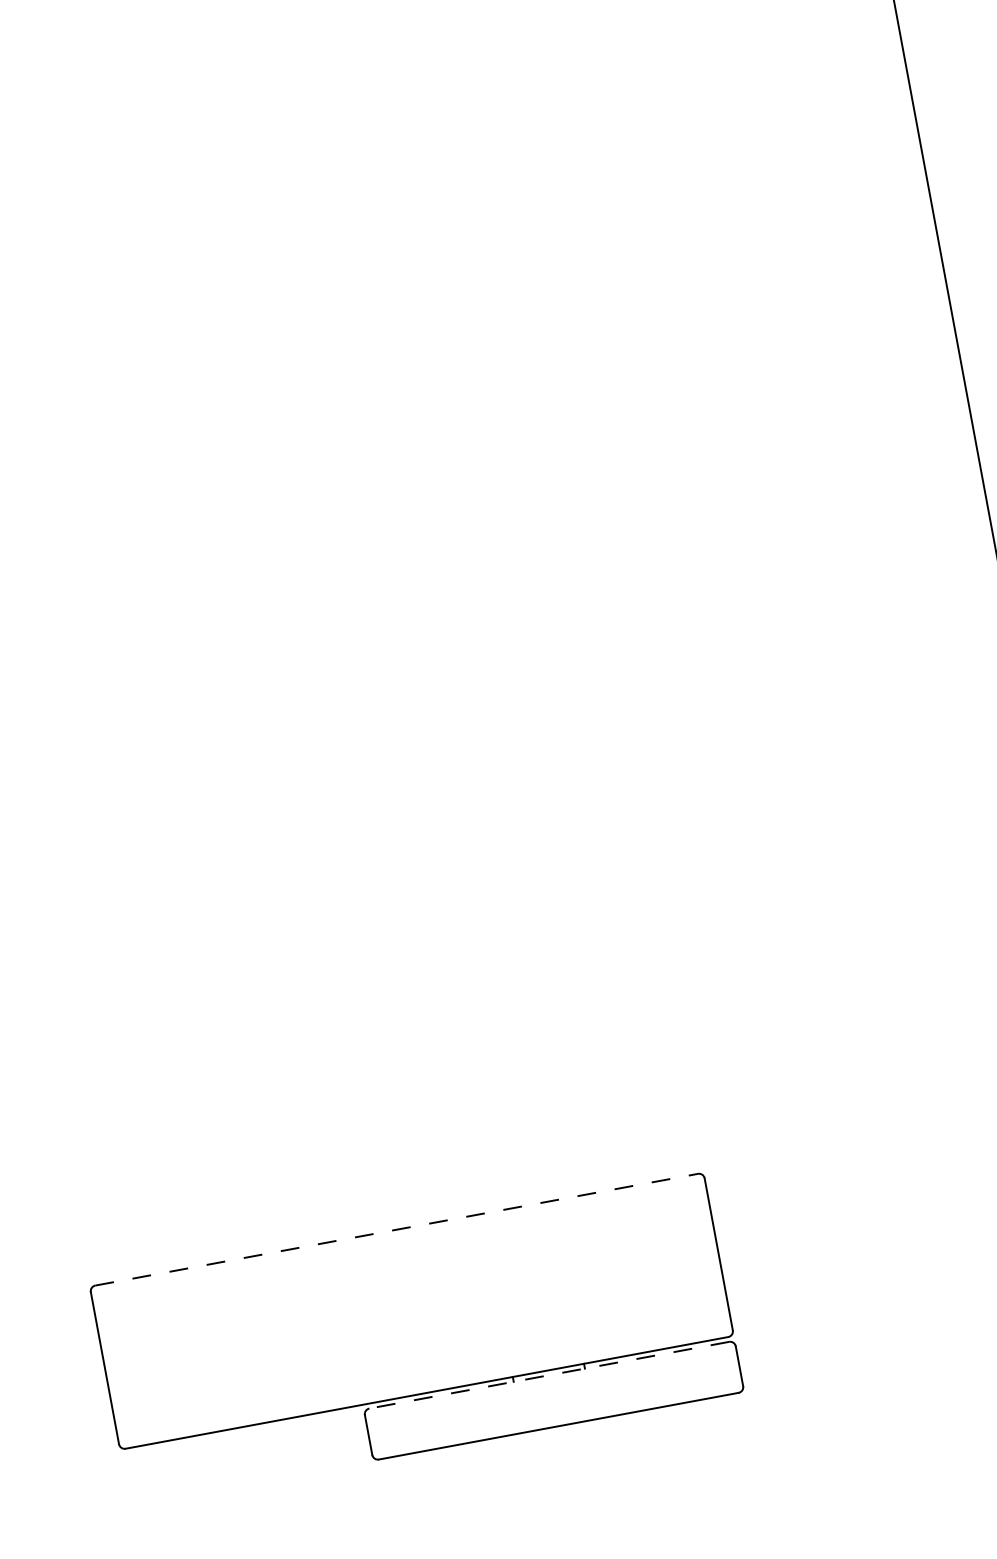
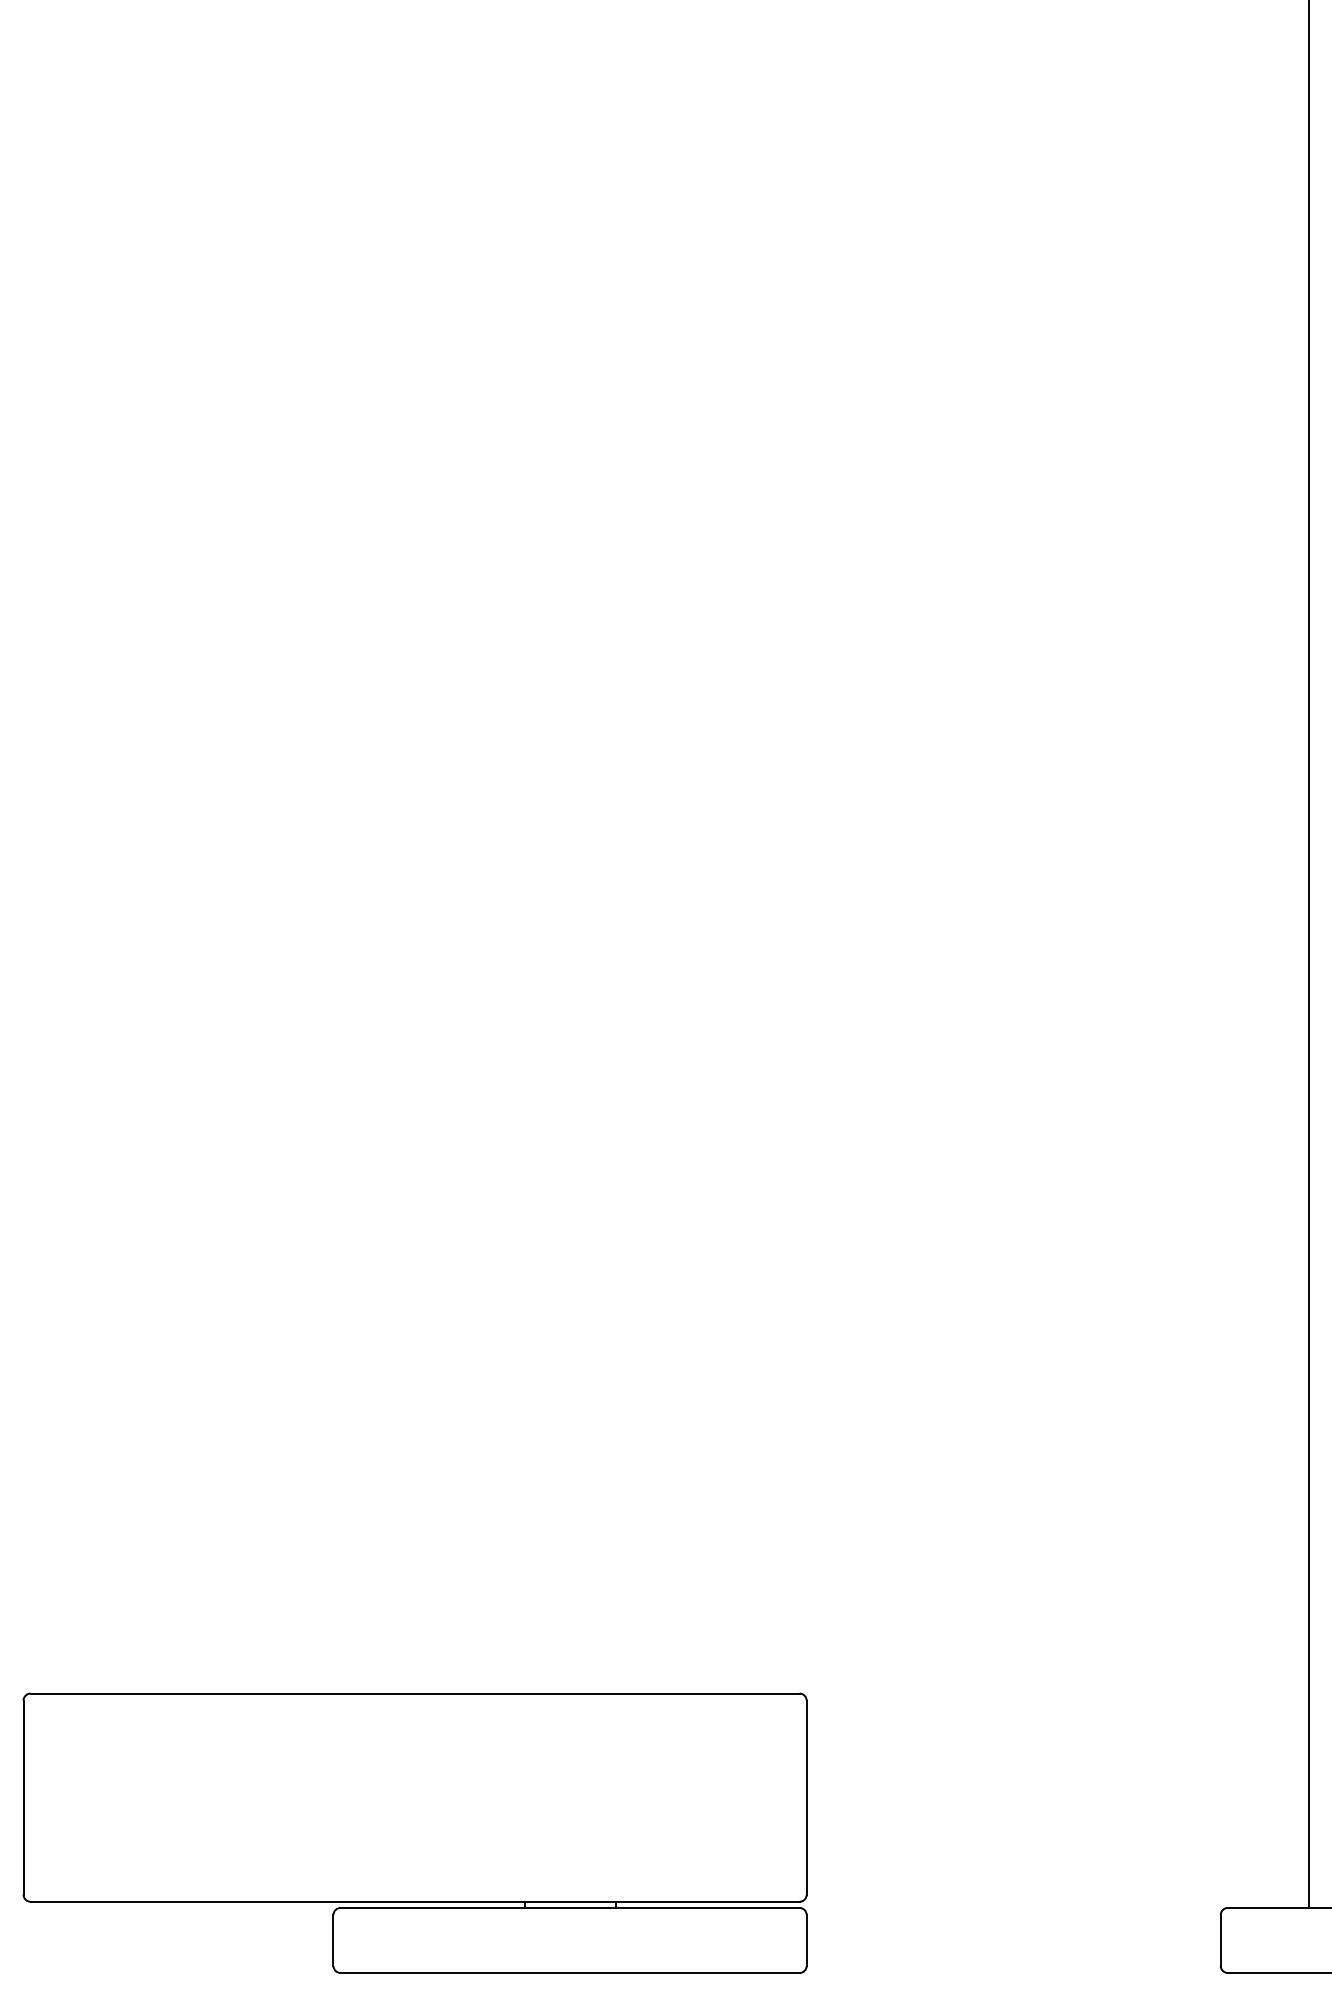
line: (397, 1229) -> (415, 1693), dashed -> solid
line: (549, 1374) -> (570, 1907), dashed -> solid

